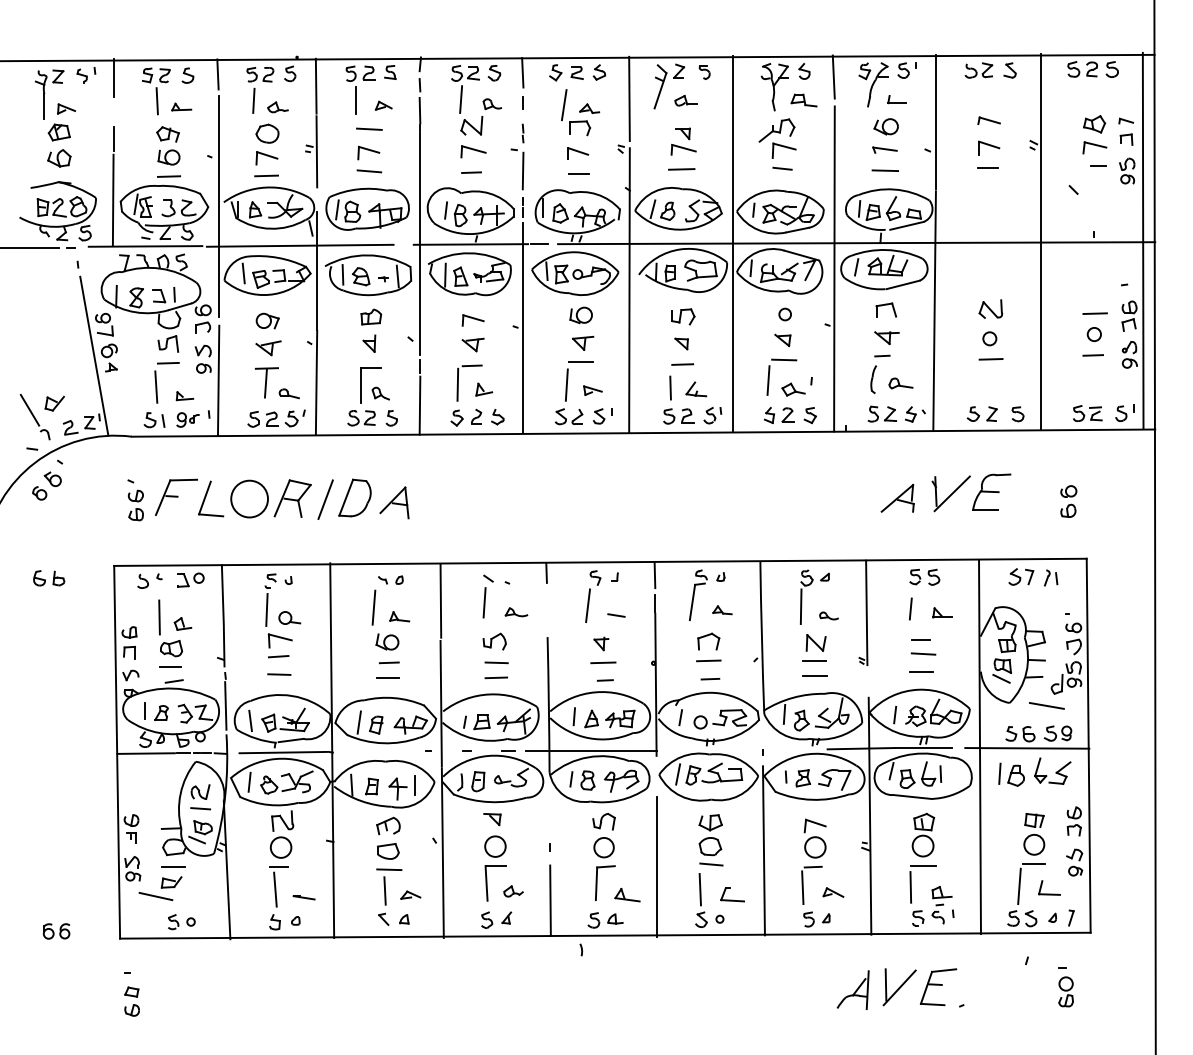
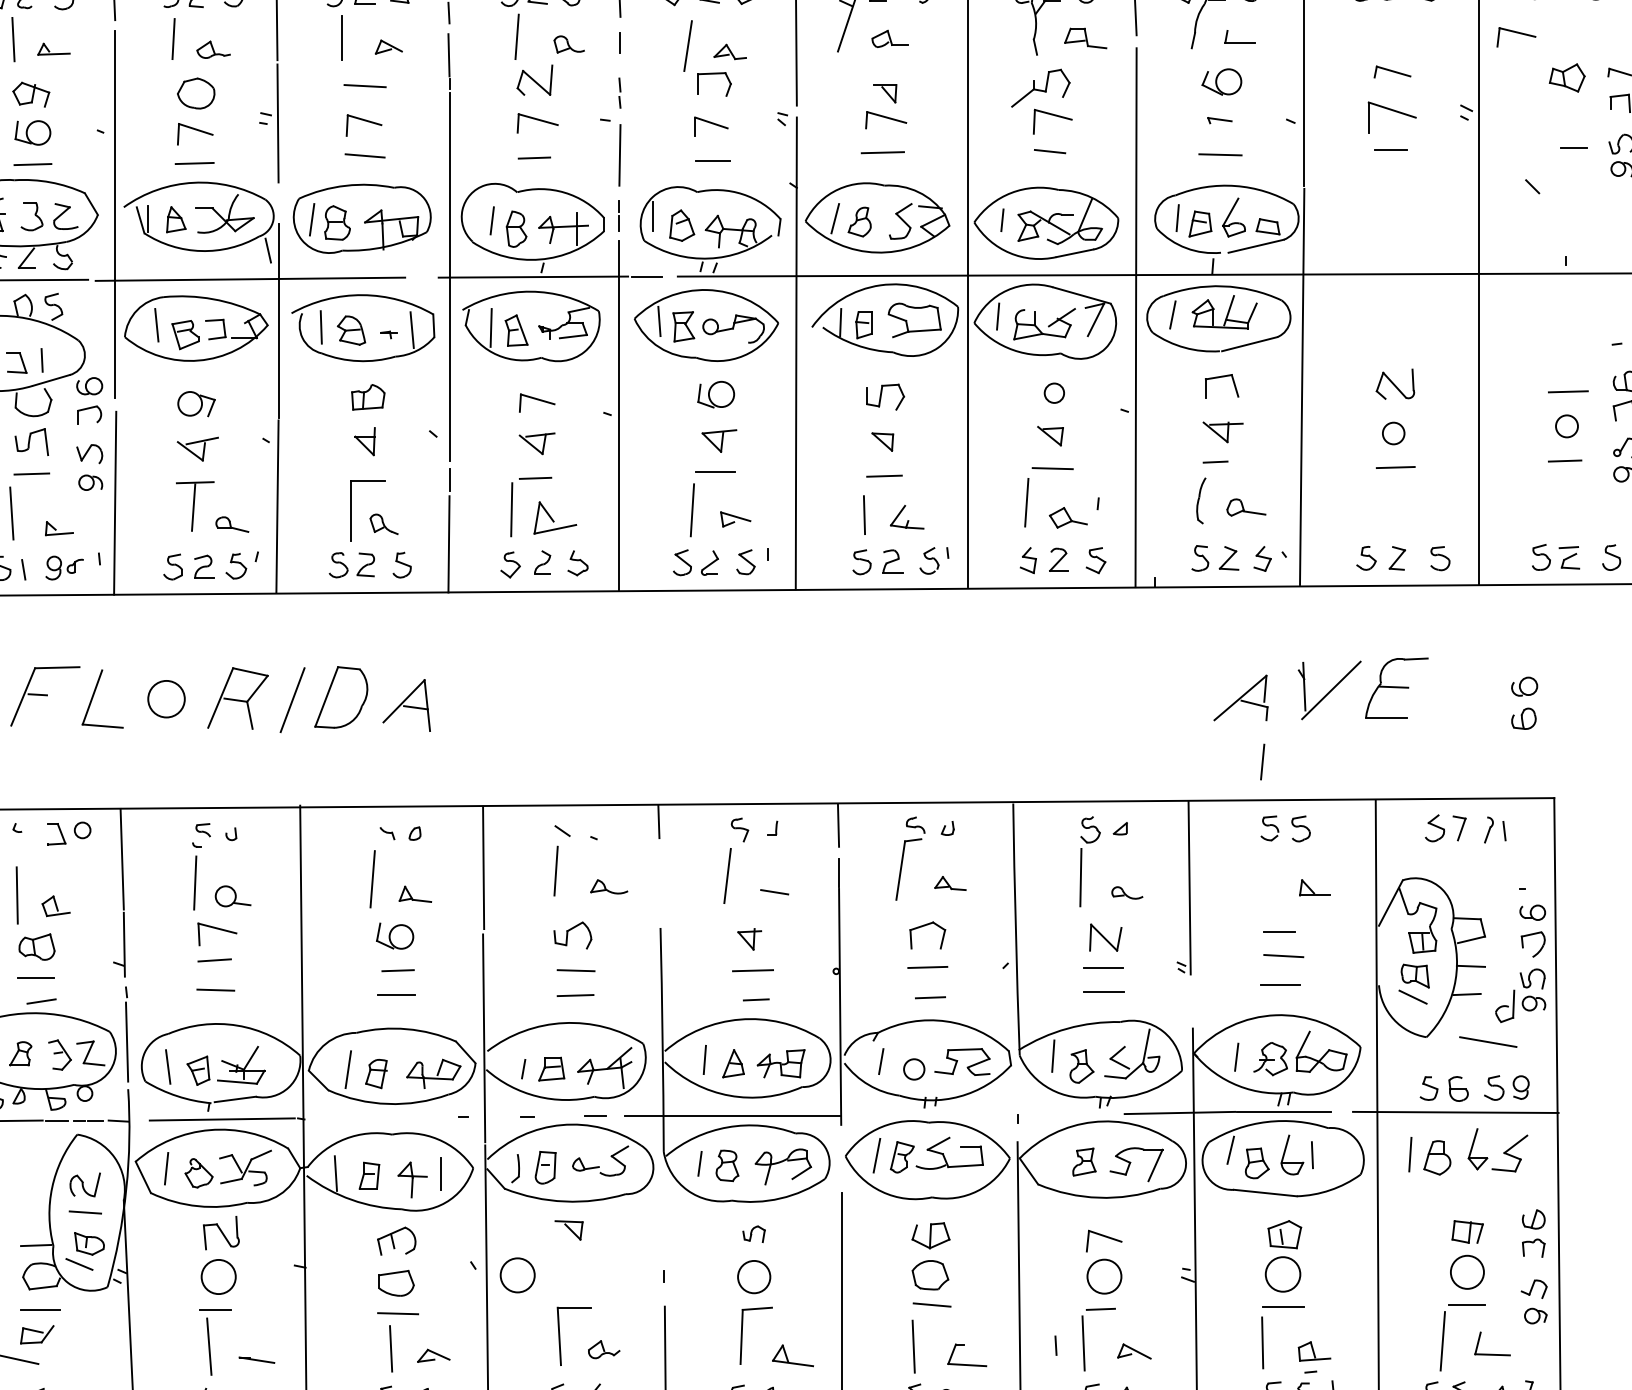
part: (989, 147) -> (1393, 116), size x1.4
part: (1094, 147) -> (1515, 36), moved
part: (884, 149) -> (1219, 119), size x0.6
part: (484, 389) -> (555, 517), size x1.6
circle: (249, 498) -> (166, 698), size x0.6
line: (910, 608) -> (1262, 761), moved
line: (785, 776) -> (1054, 1344), moved
part: (603, 821) -> (753, 1233), size x0.6
circle: (495, 846) -> (517, 1275), moved

